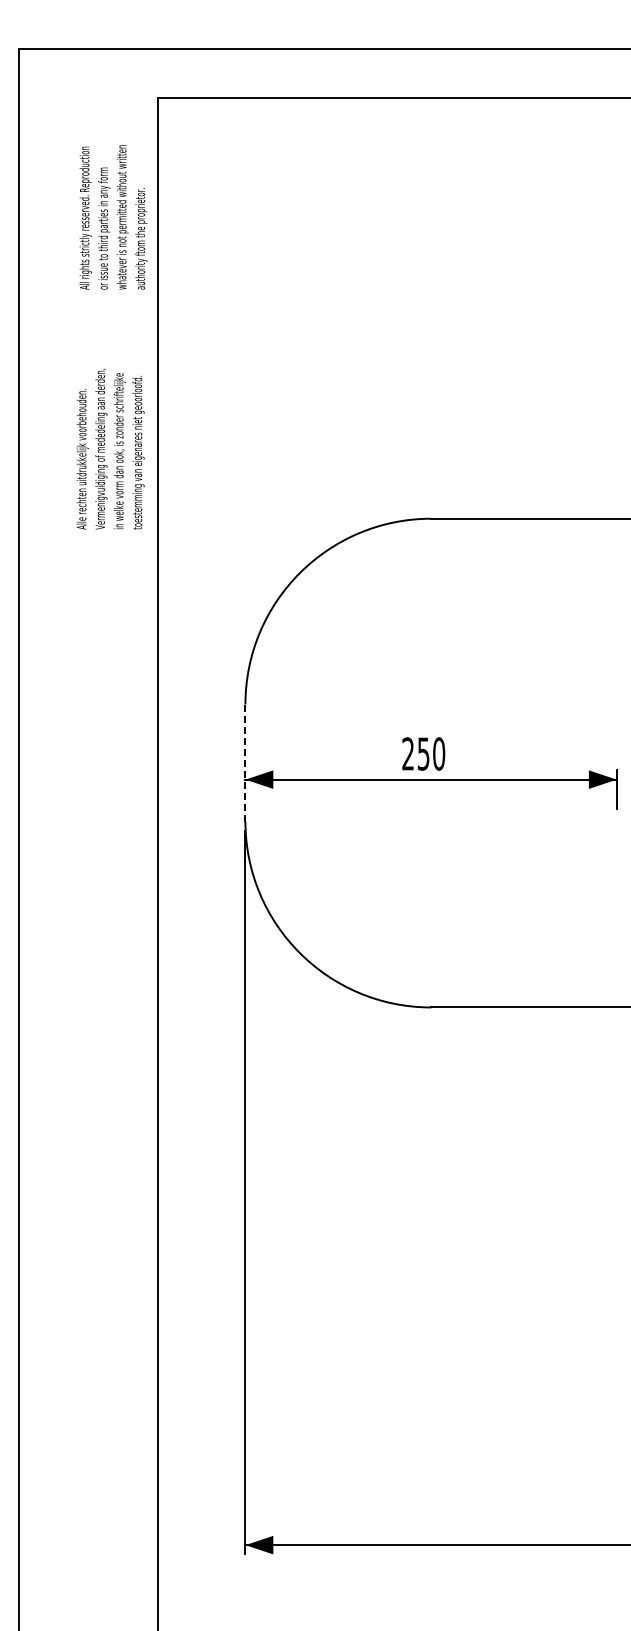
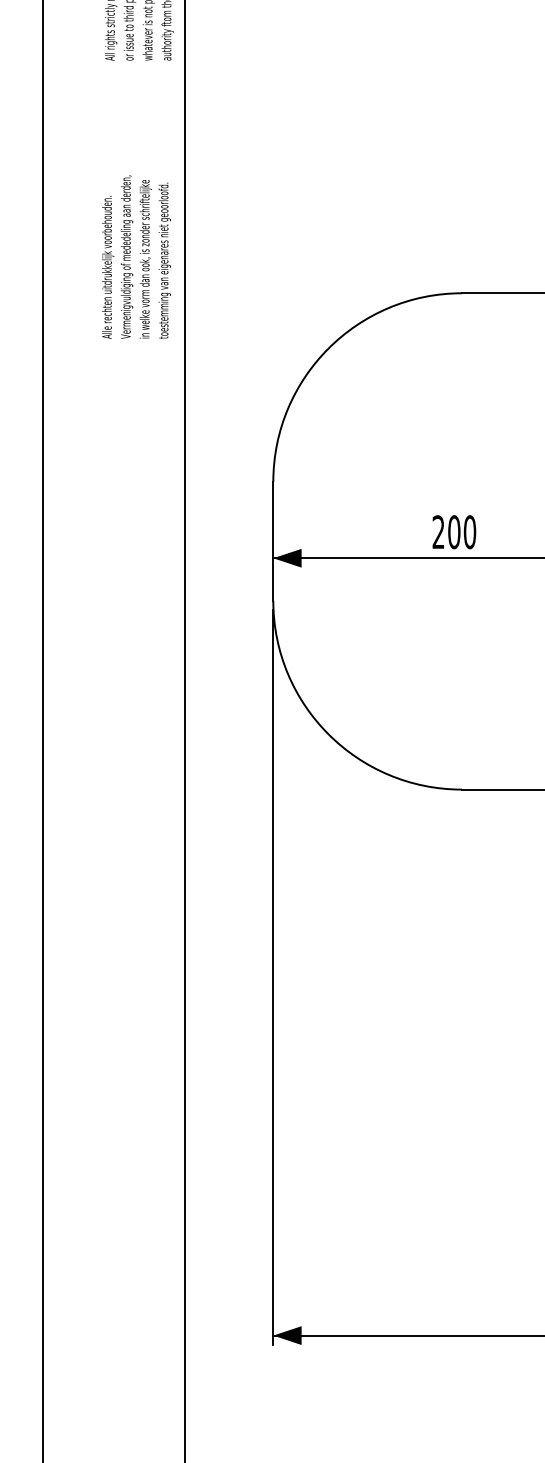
text: (110, 448) -> (136, 256), moved
text: (423, 753) -> (454, 531), 250 -> 200
line: (245, 763) -> (273, 541), dashed -> solid

